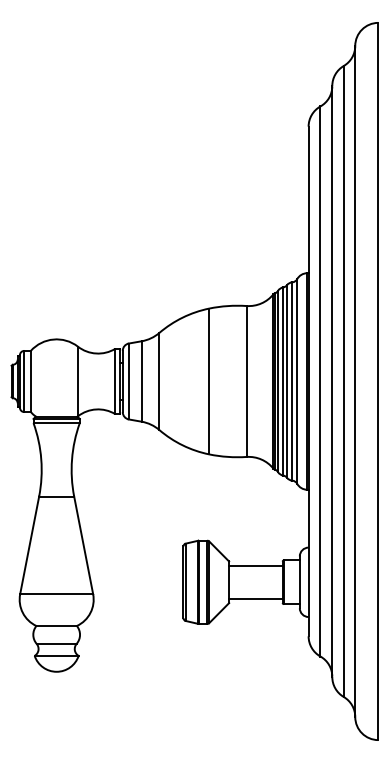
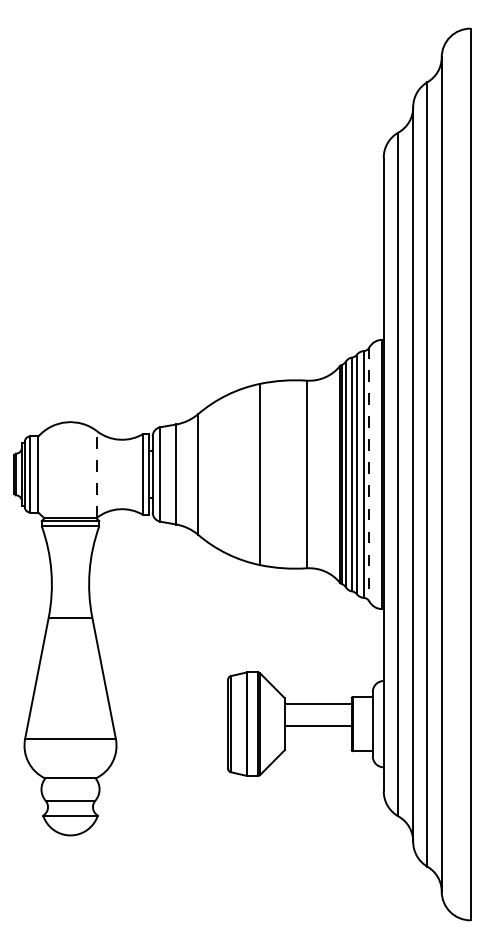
line: (77, 381) -> (96, 474), solid -> dashed
line: (297, 381) -> (369, 474), solid -> dashed
line: (255, 598) -> (317, 725), moved

